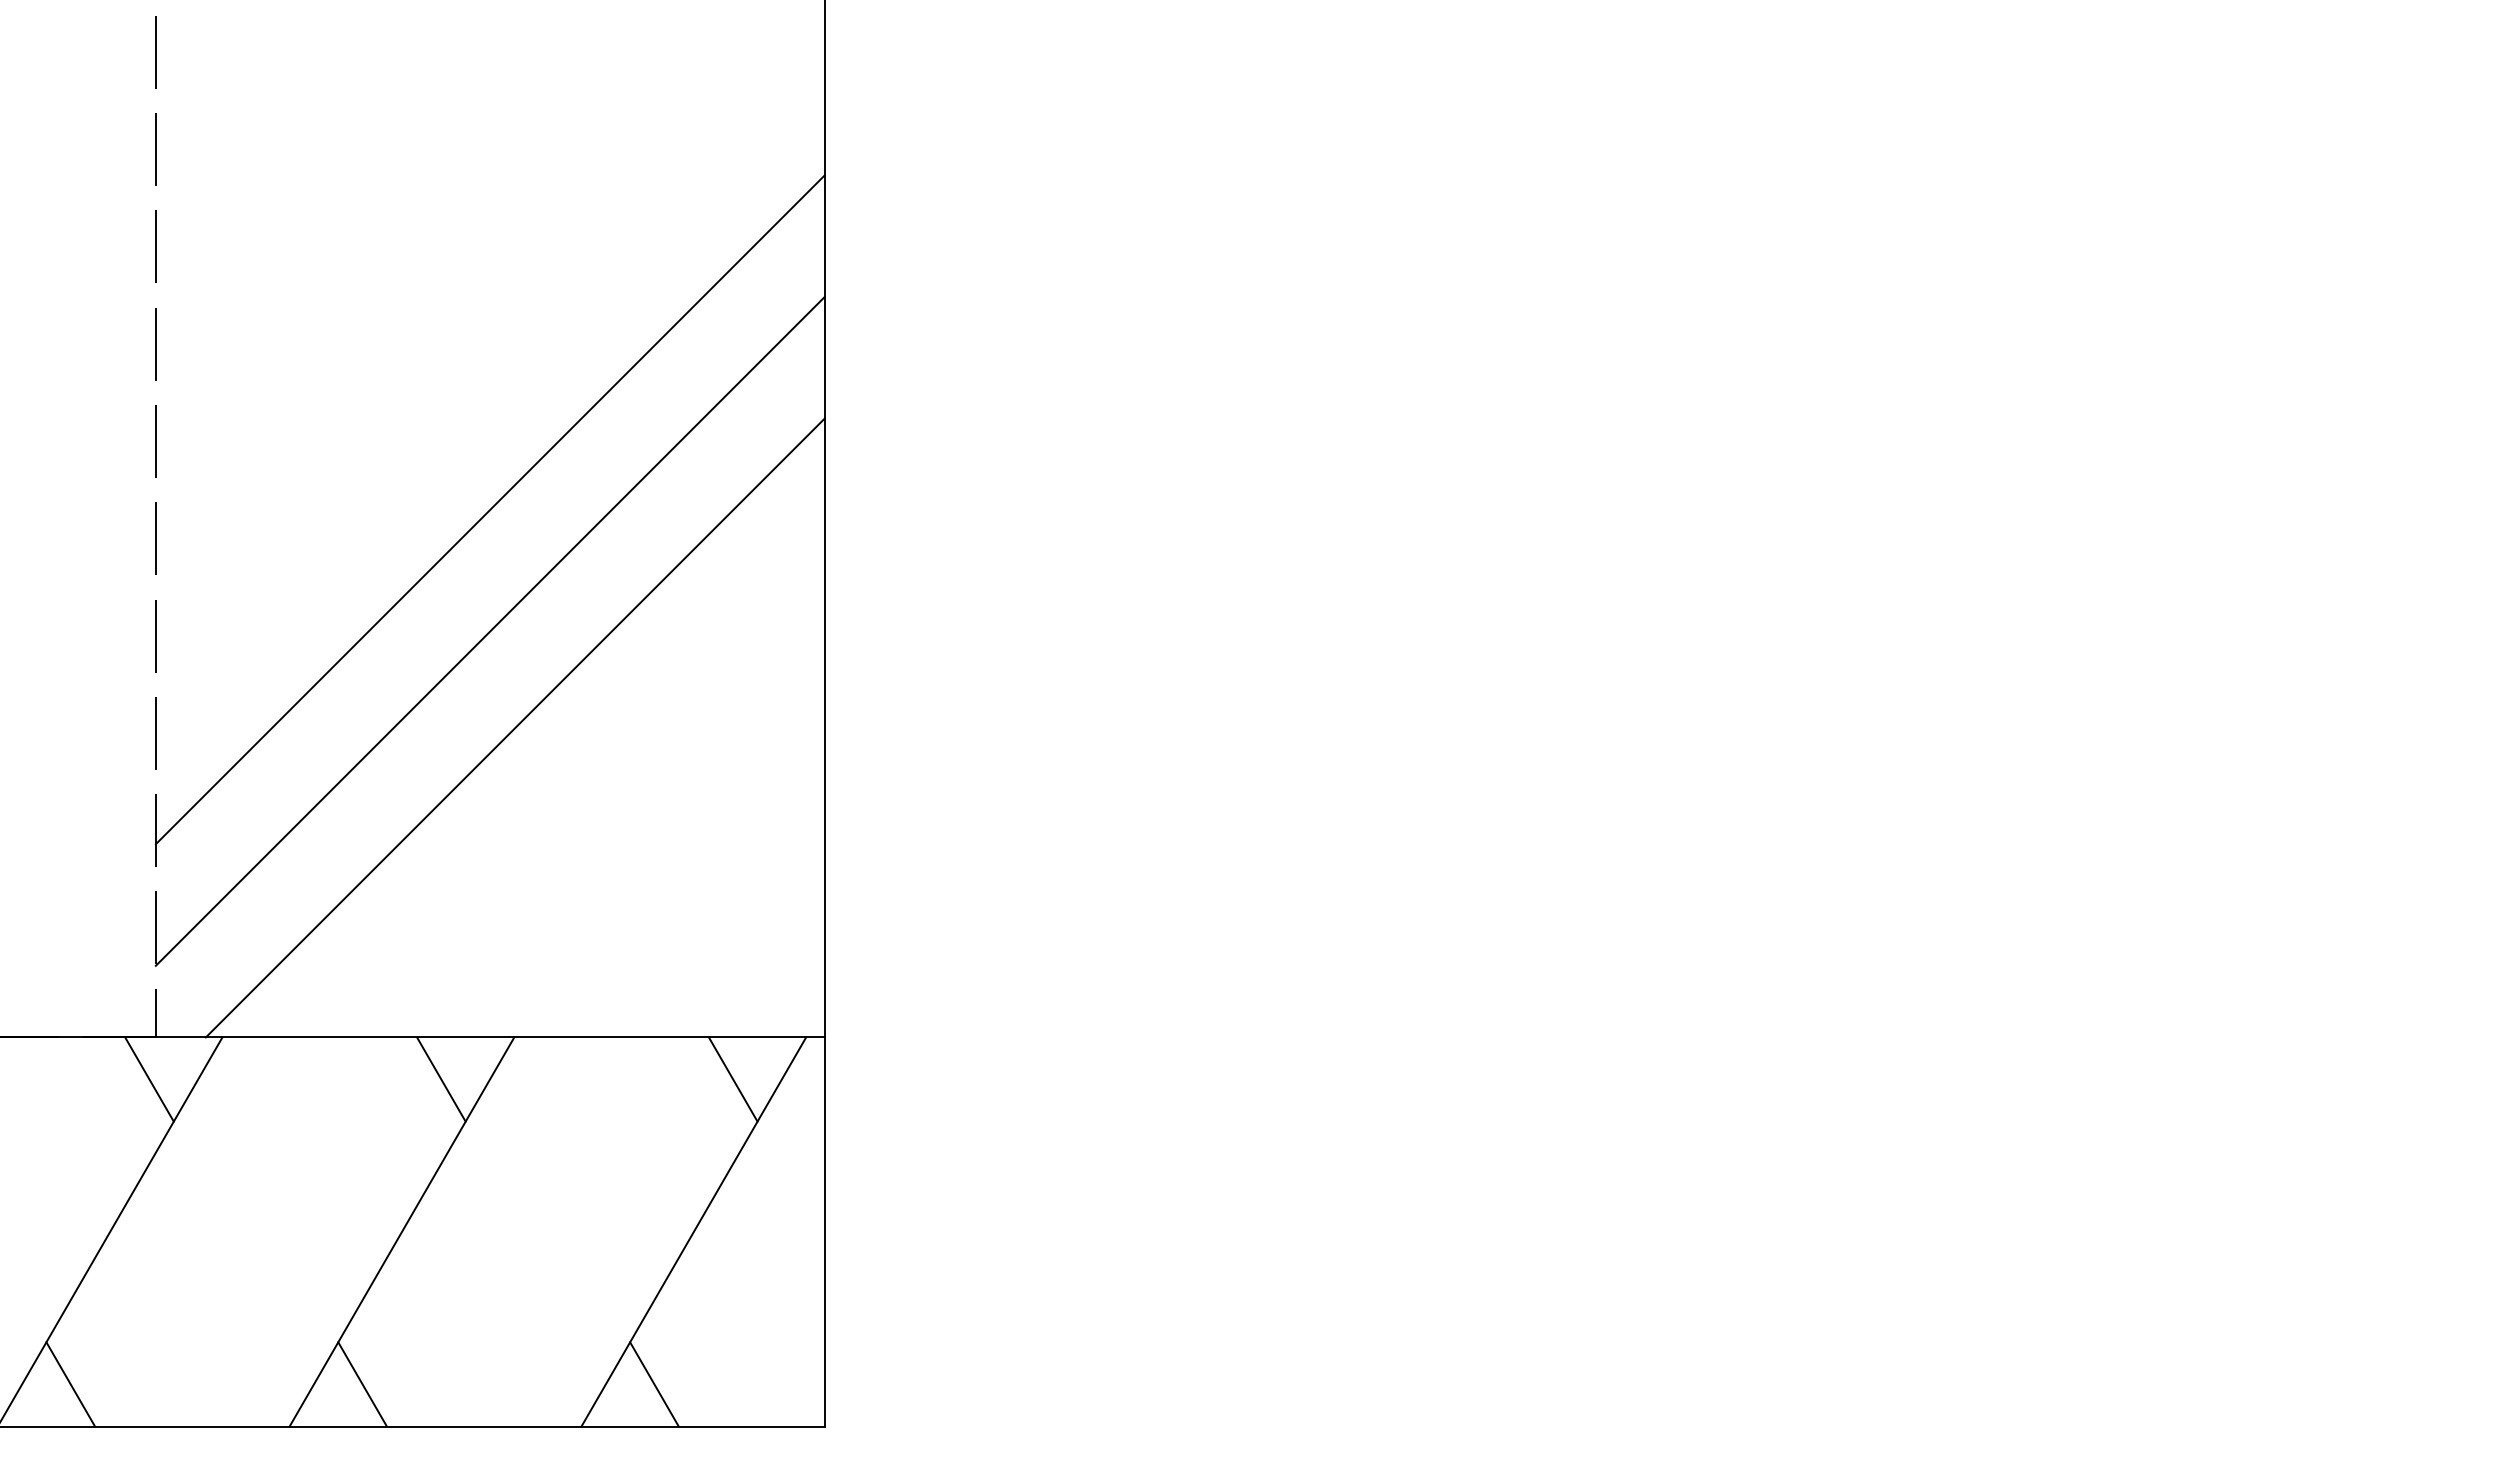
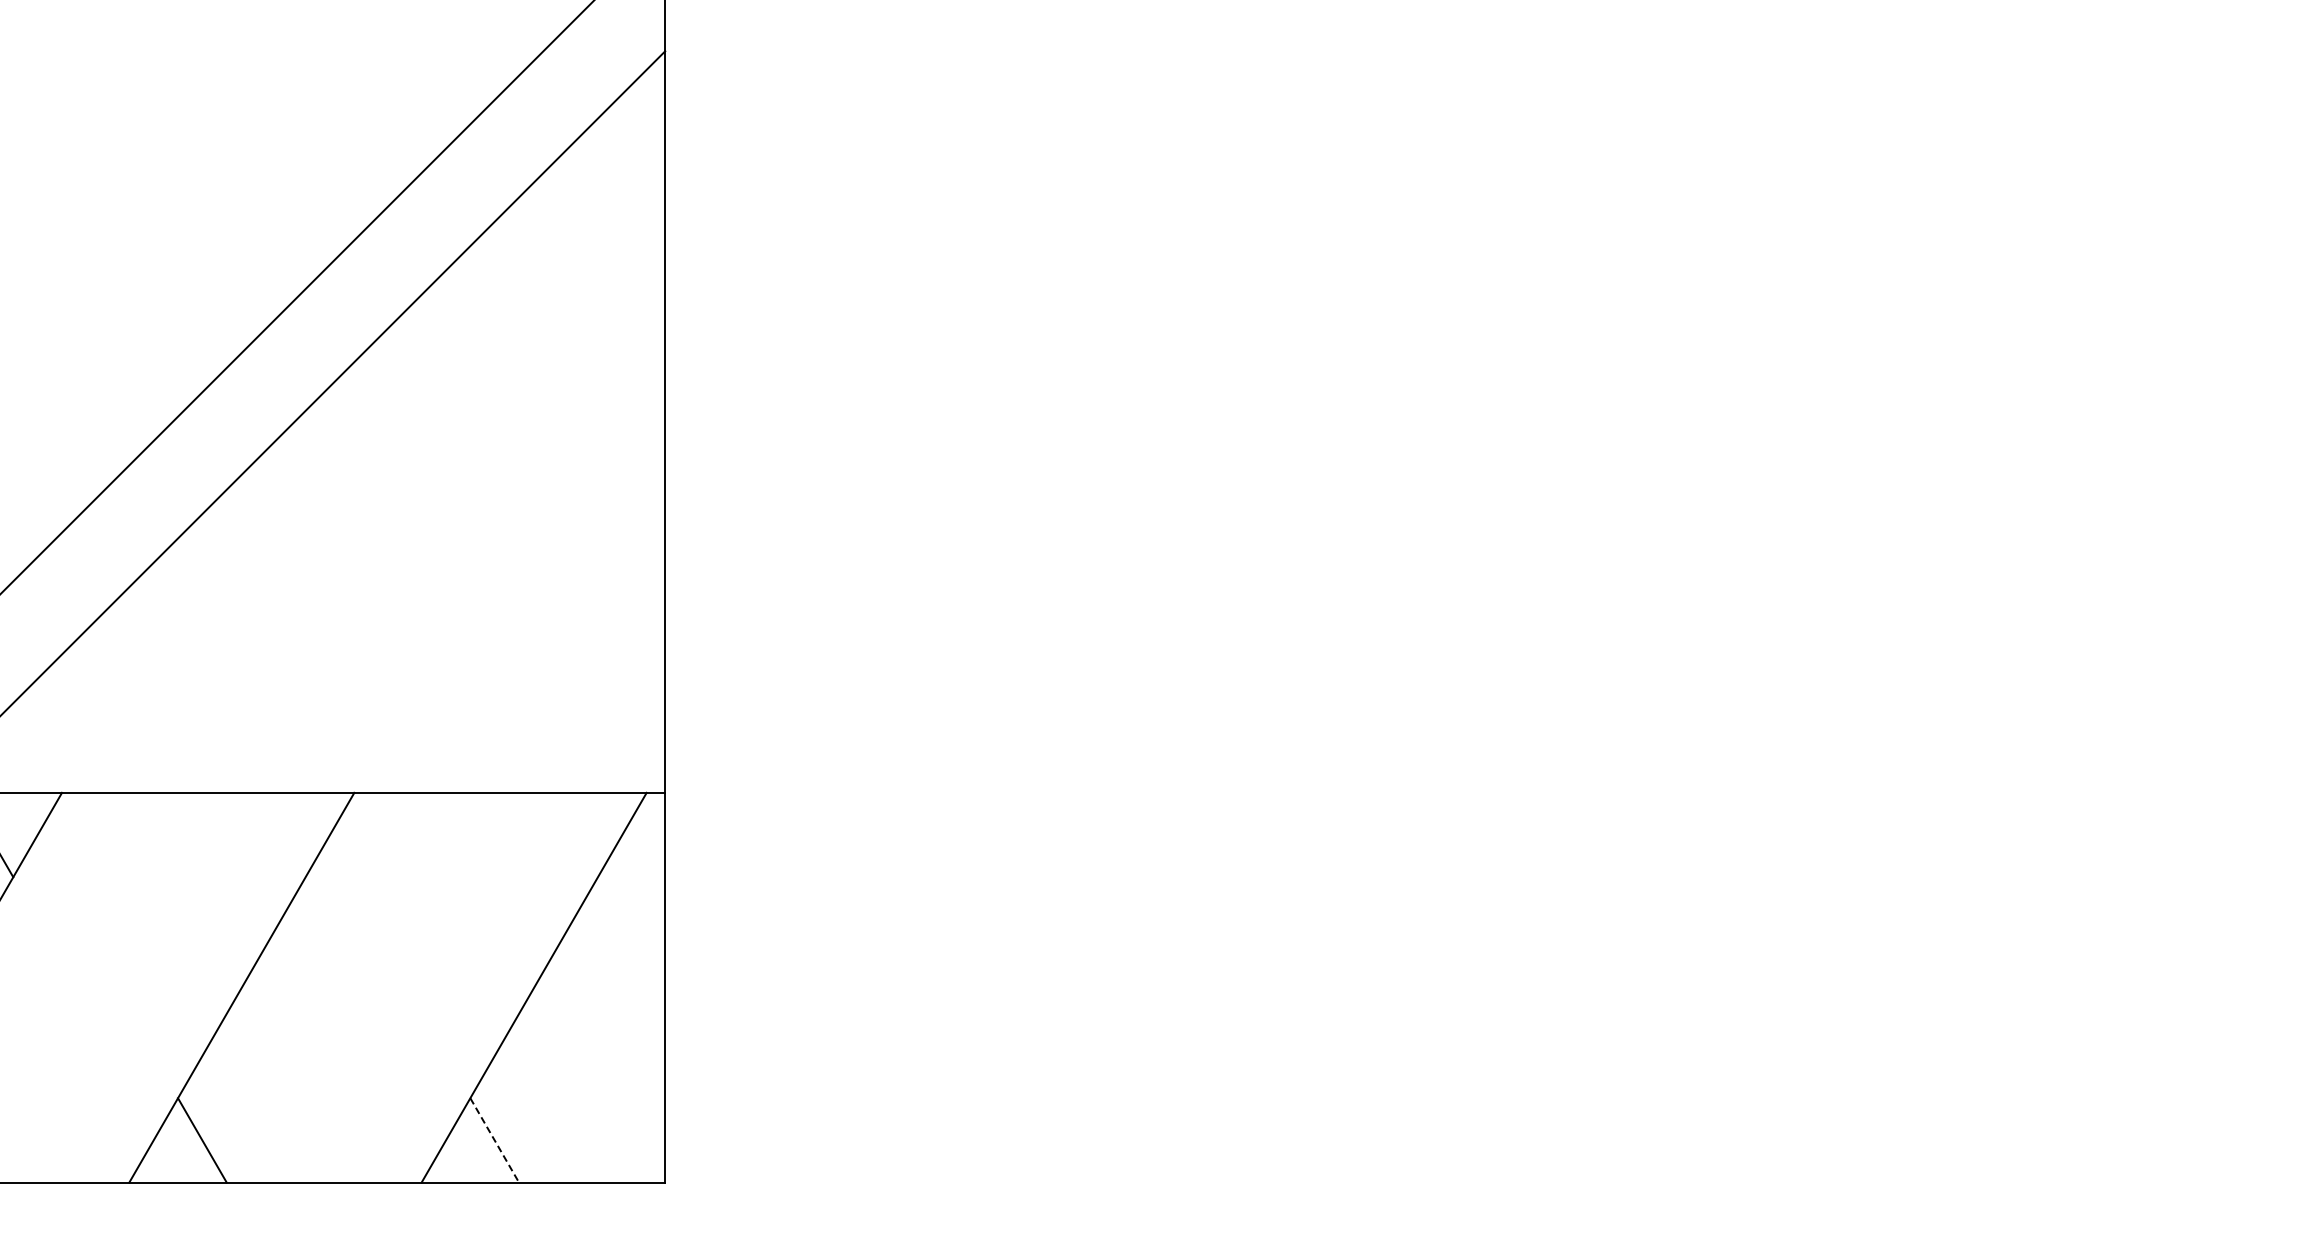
line: (514, 727) -> (354, 482), removed
line: (441, 1079) -> (281, 835), removed
line: (732, 1079) -> (572, 835), removed
line: (654, 1384) -> (494, 1140), solid -> dashed

